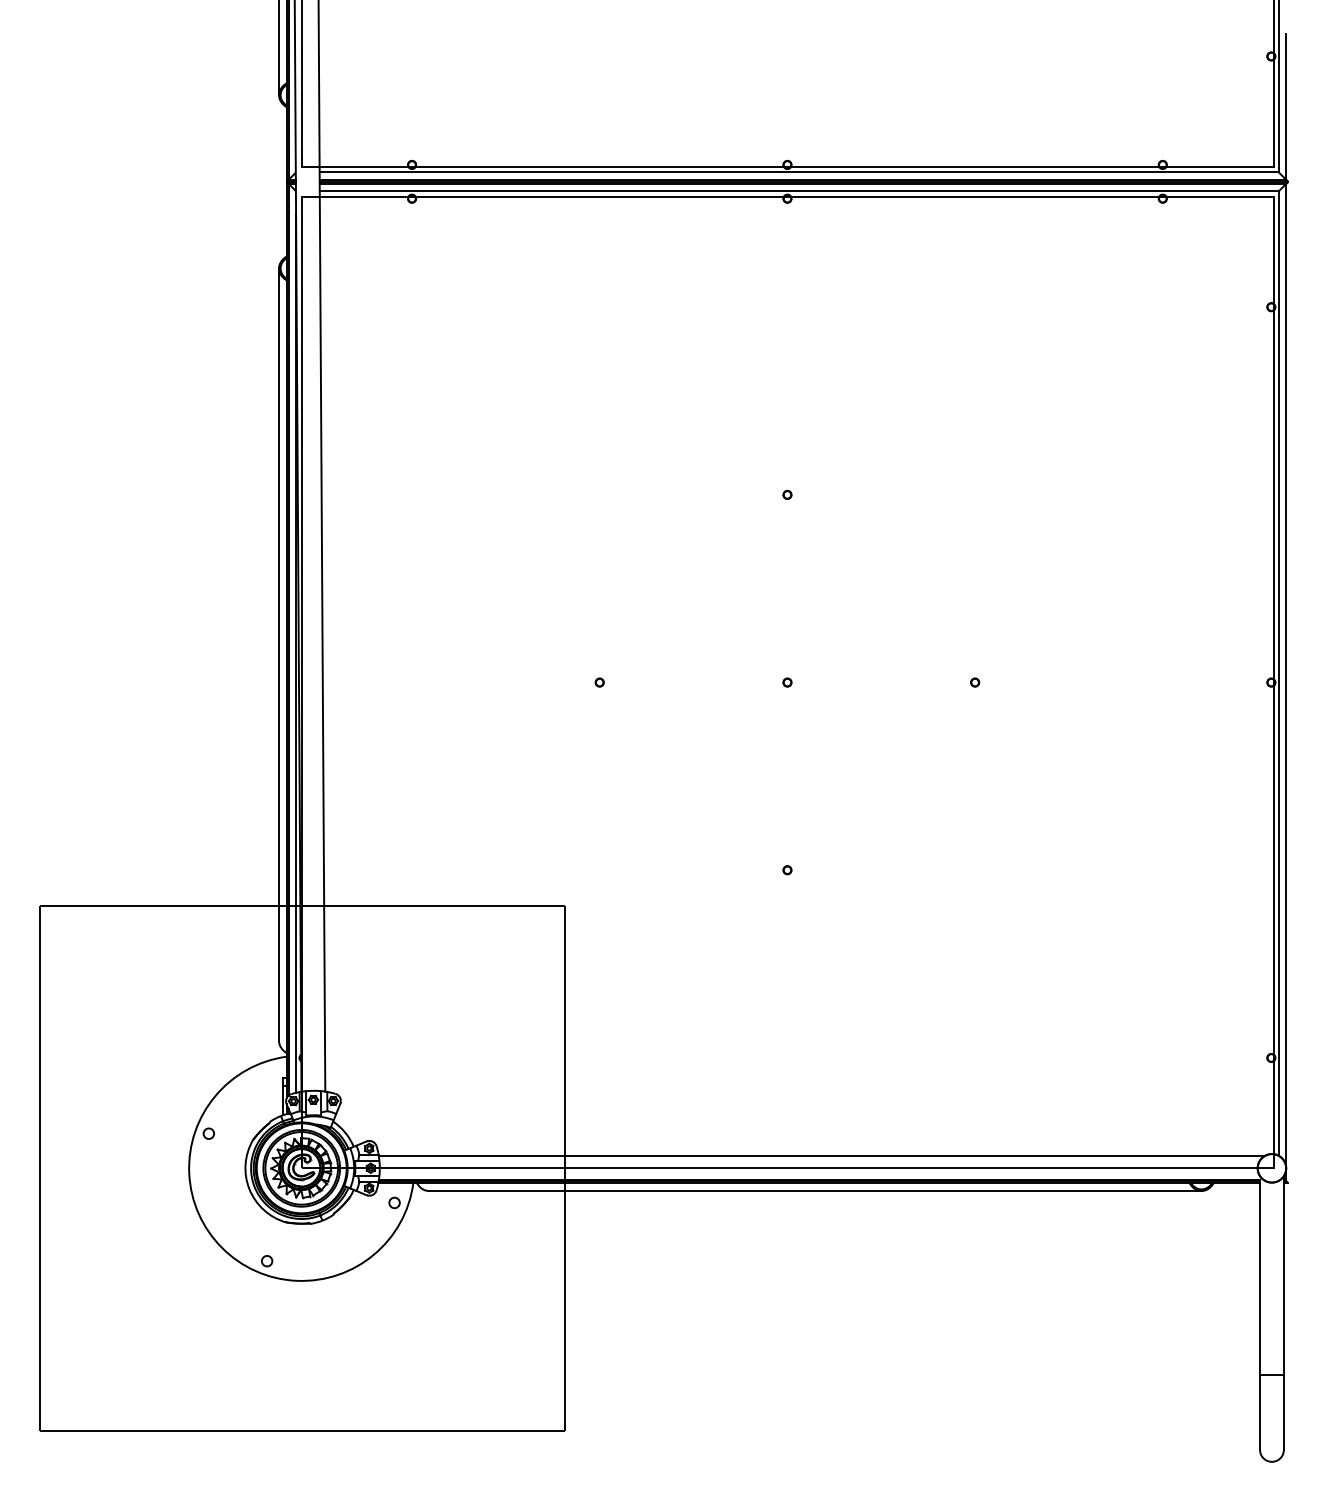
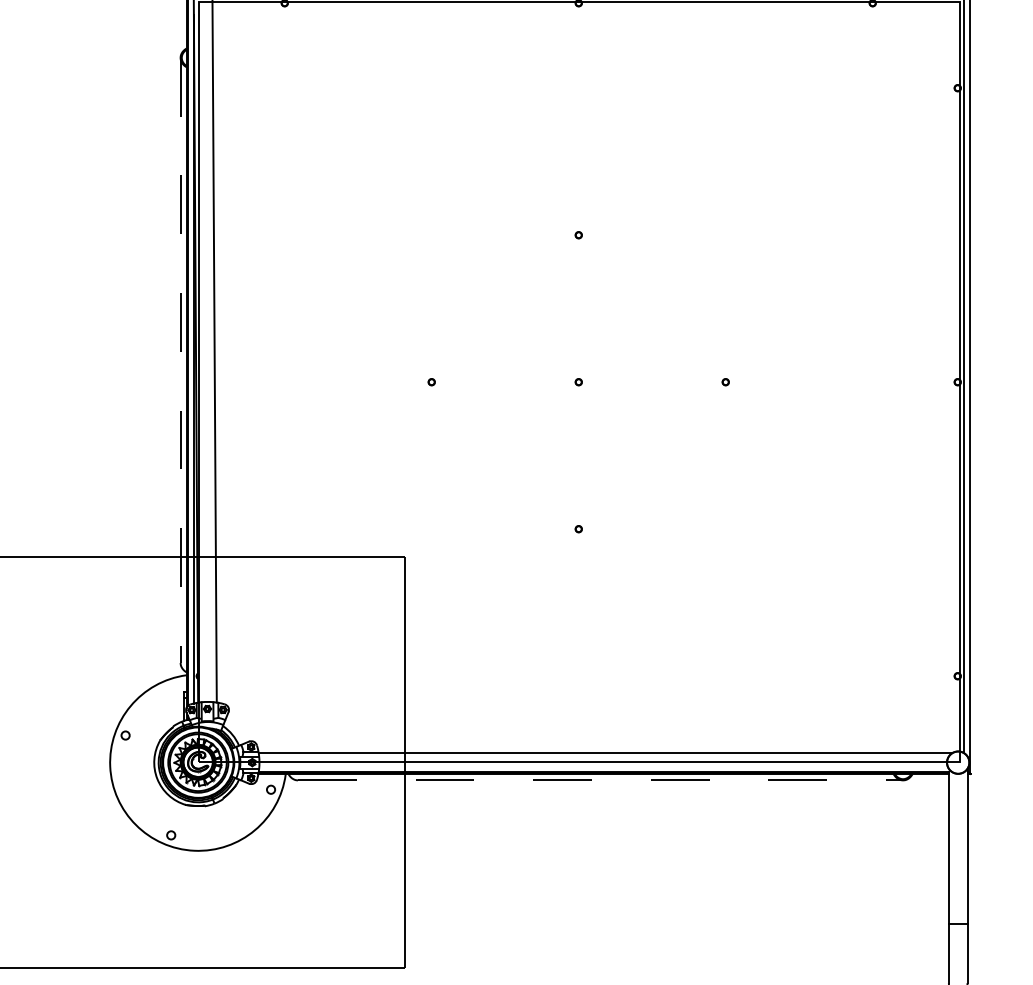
line: (279, 655) -> (180, 361), solid -> dashed
line: (815, 1191) -> (600, 780), solid -> dashed

